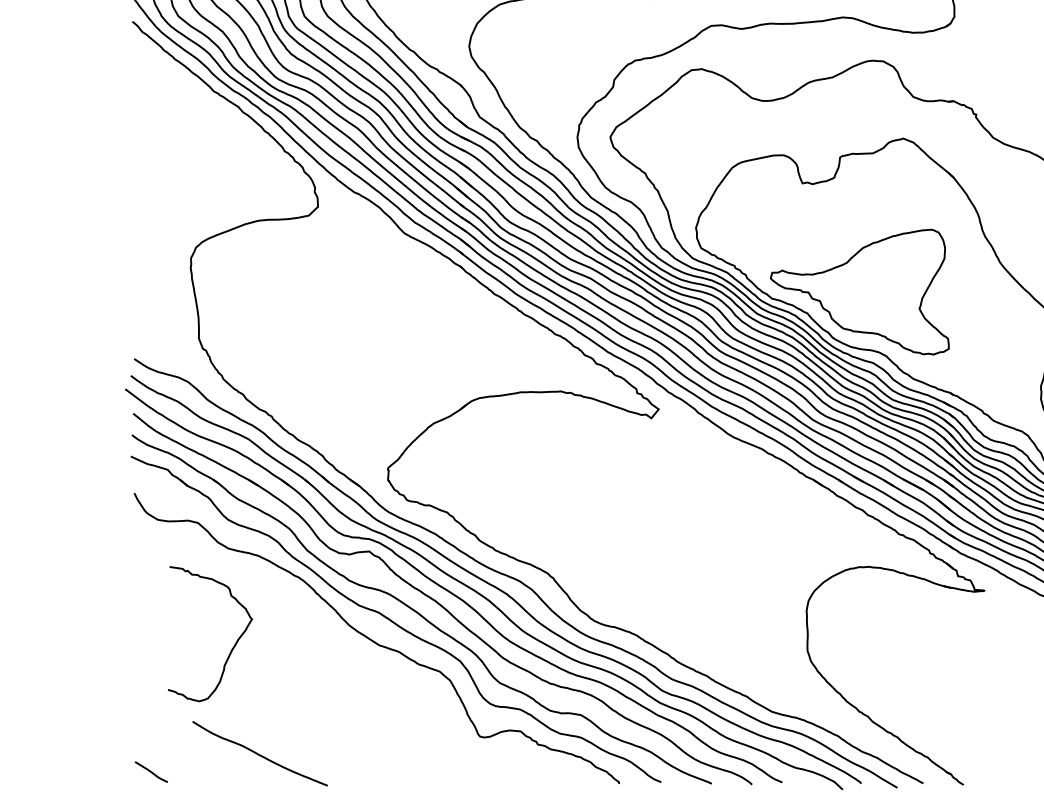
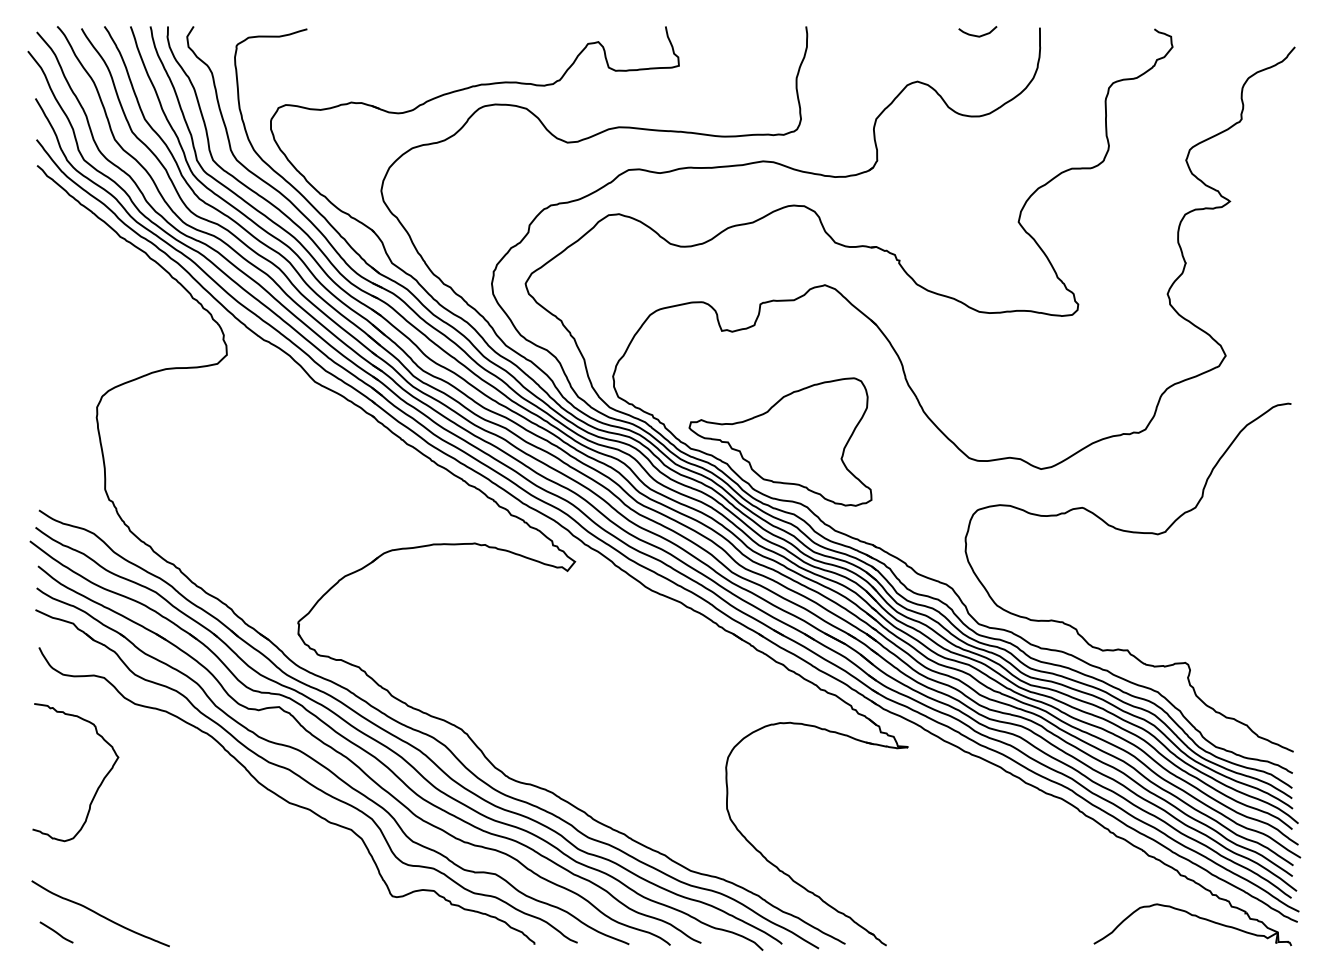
curve: (231, 648) -> (97, 787), moved
curve: (258, 753) -> (99, 913), moved

